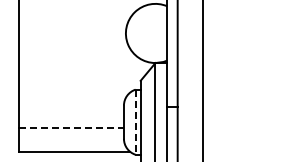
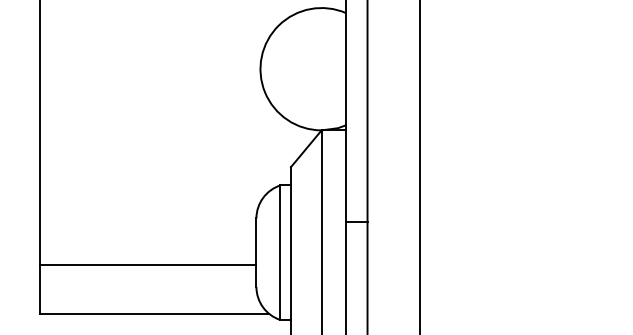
line: (135, 122) -> (280, 253), dashed -> solid
line: (72, 128) -> (150, 265), dashed -> solid

